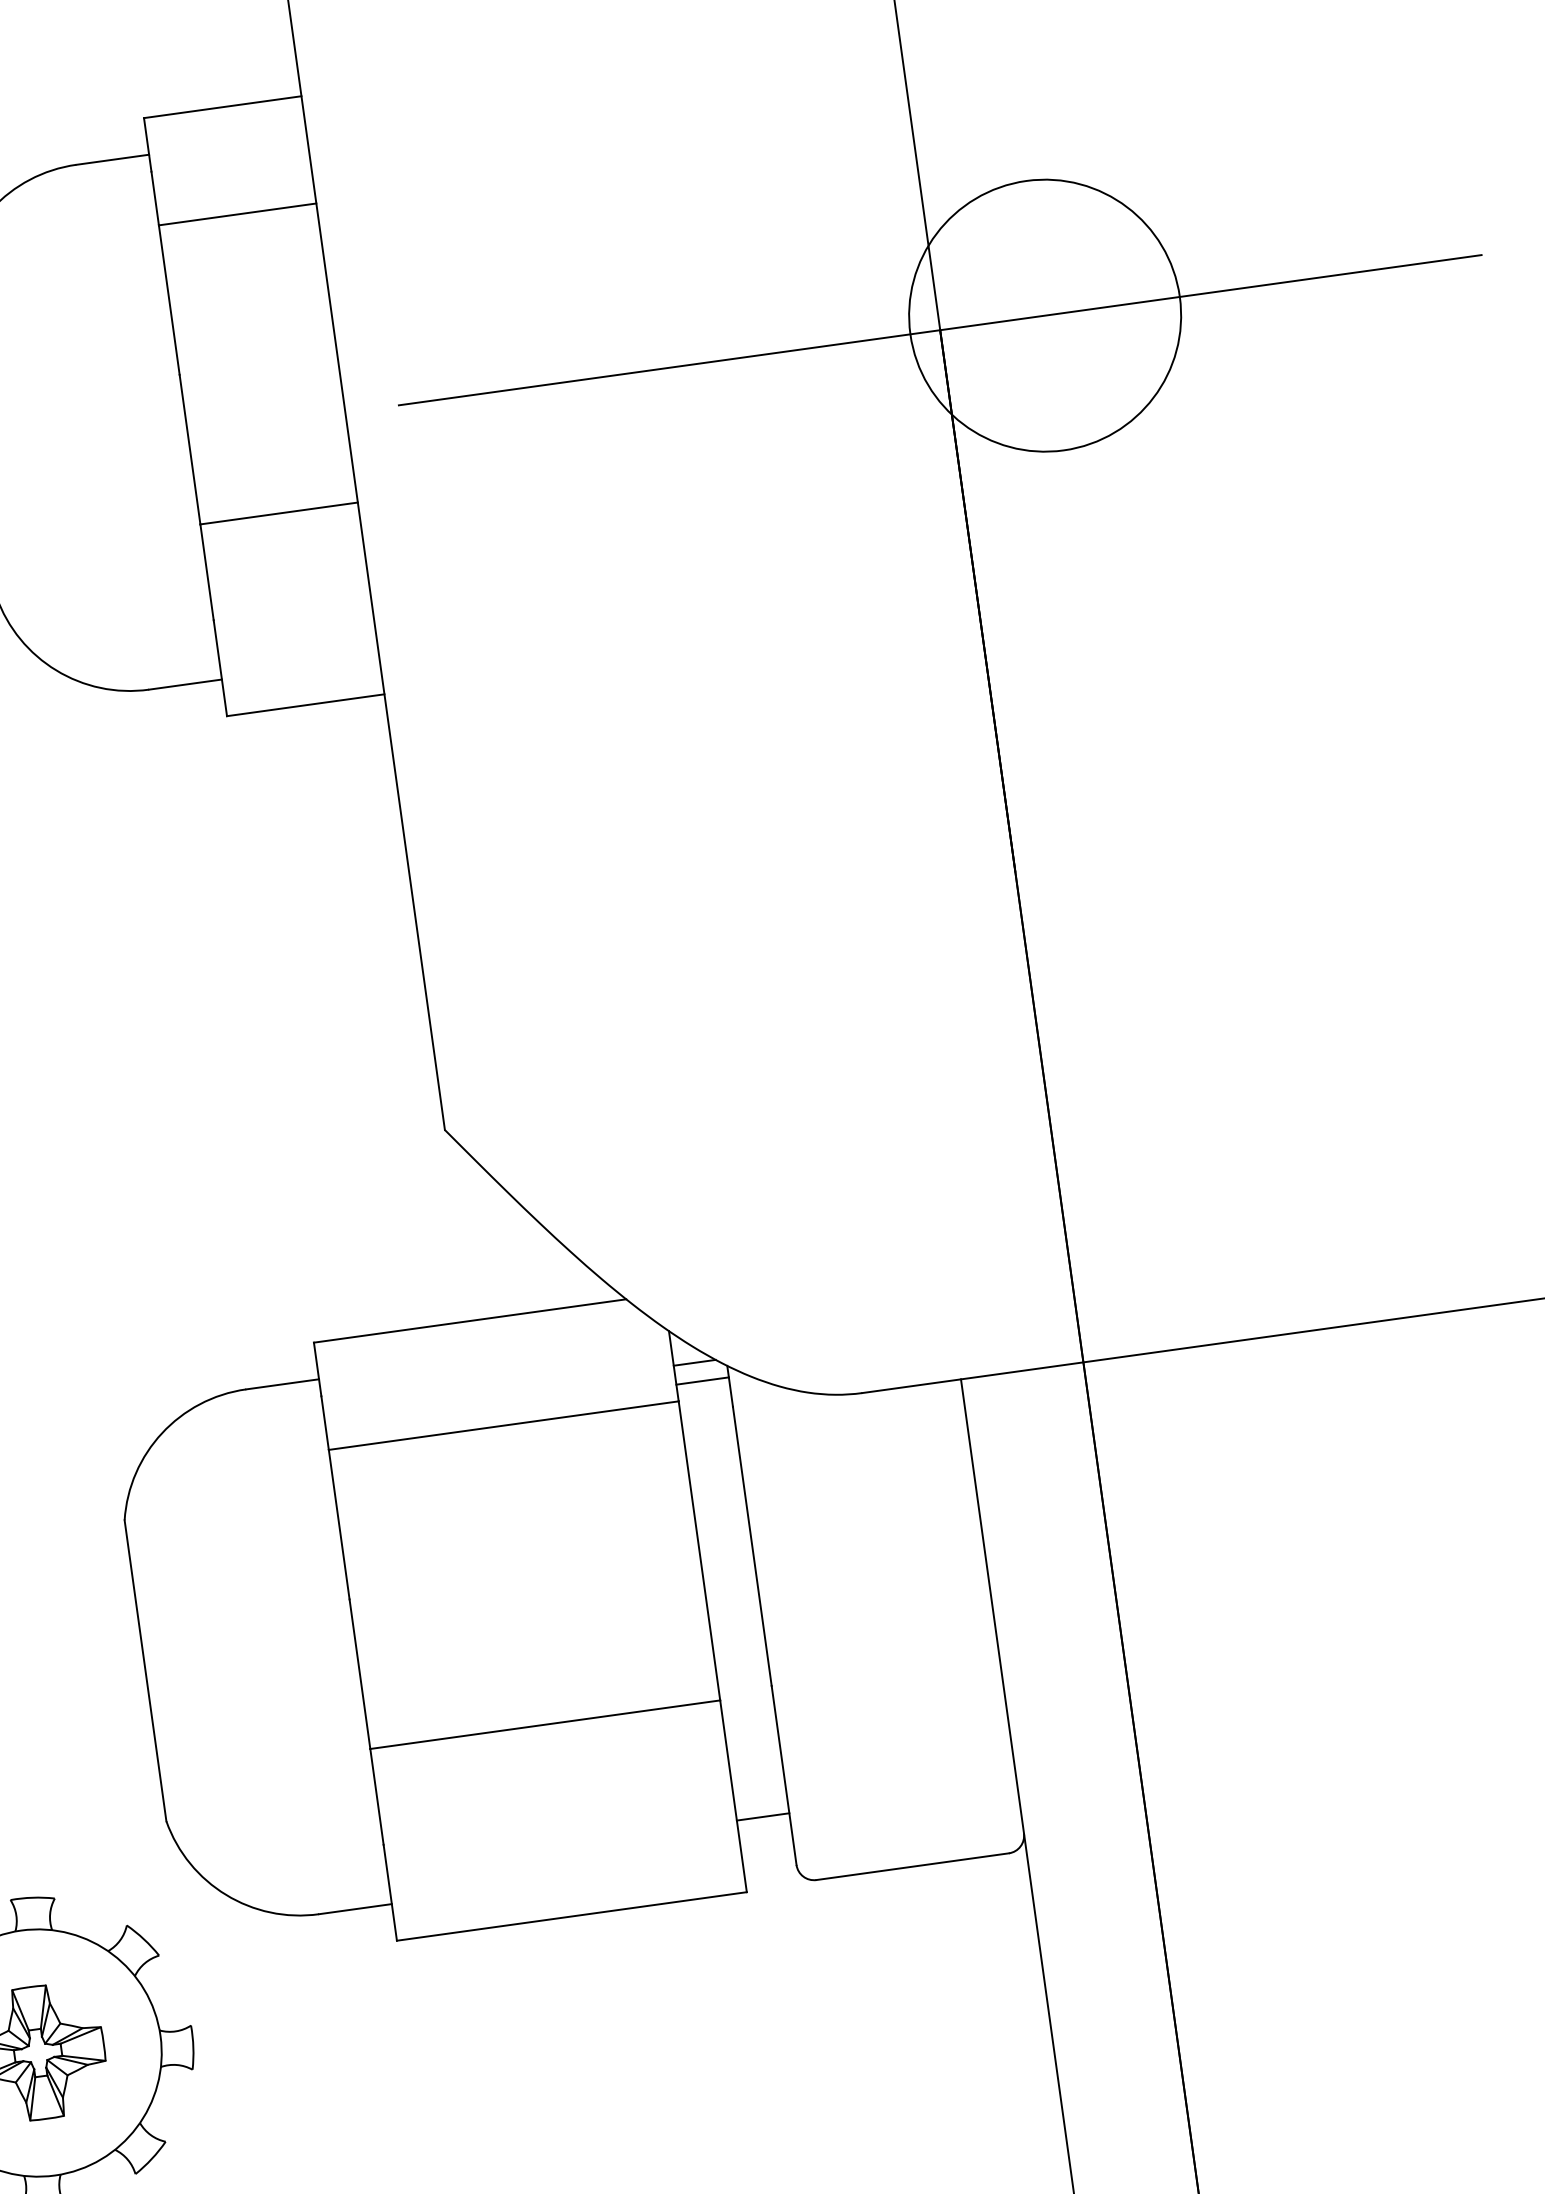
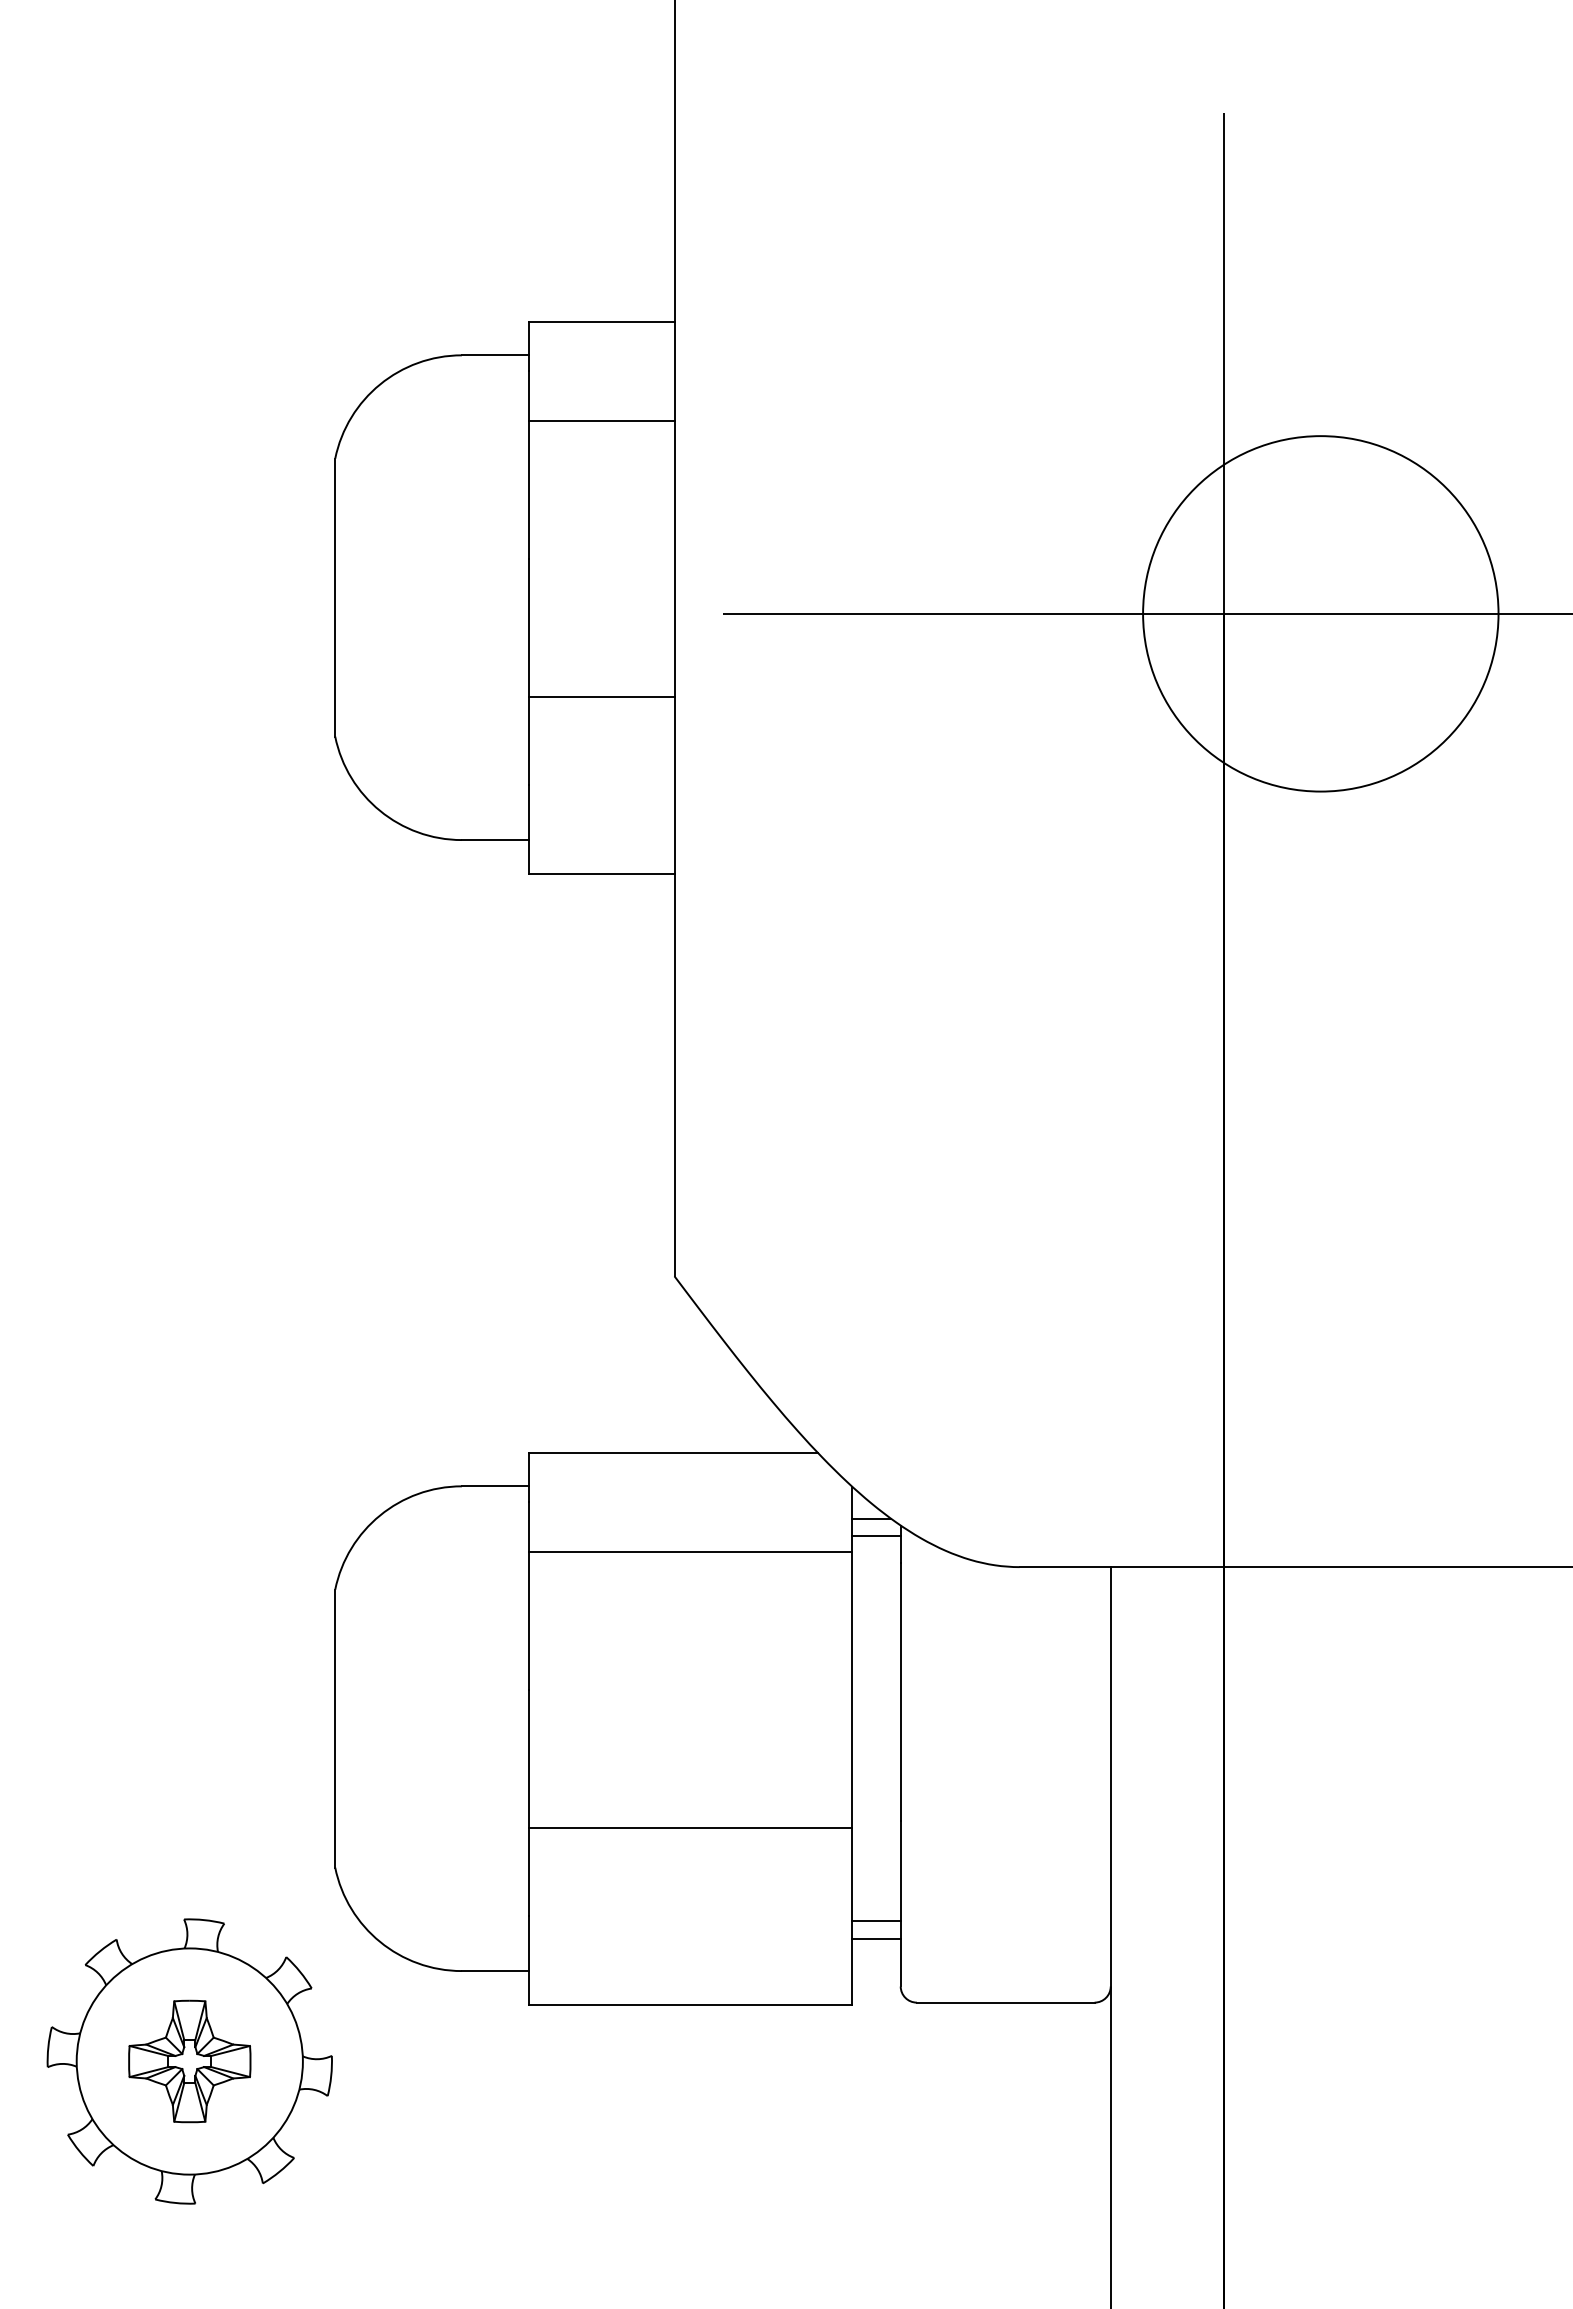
circle: (1044, 315) -> (1320, 613), size x1.43
line: (760, 1798) -> (876, 1921), added

